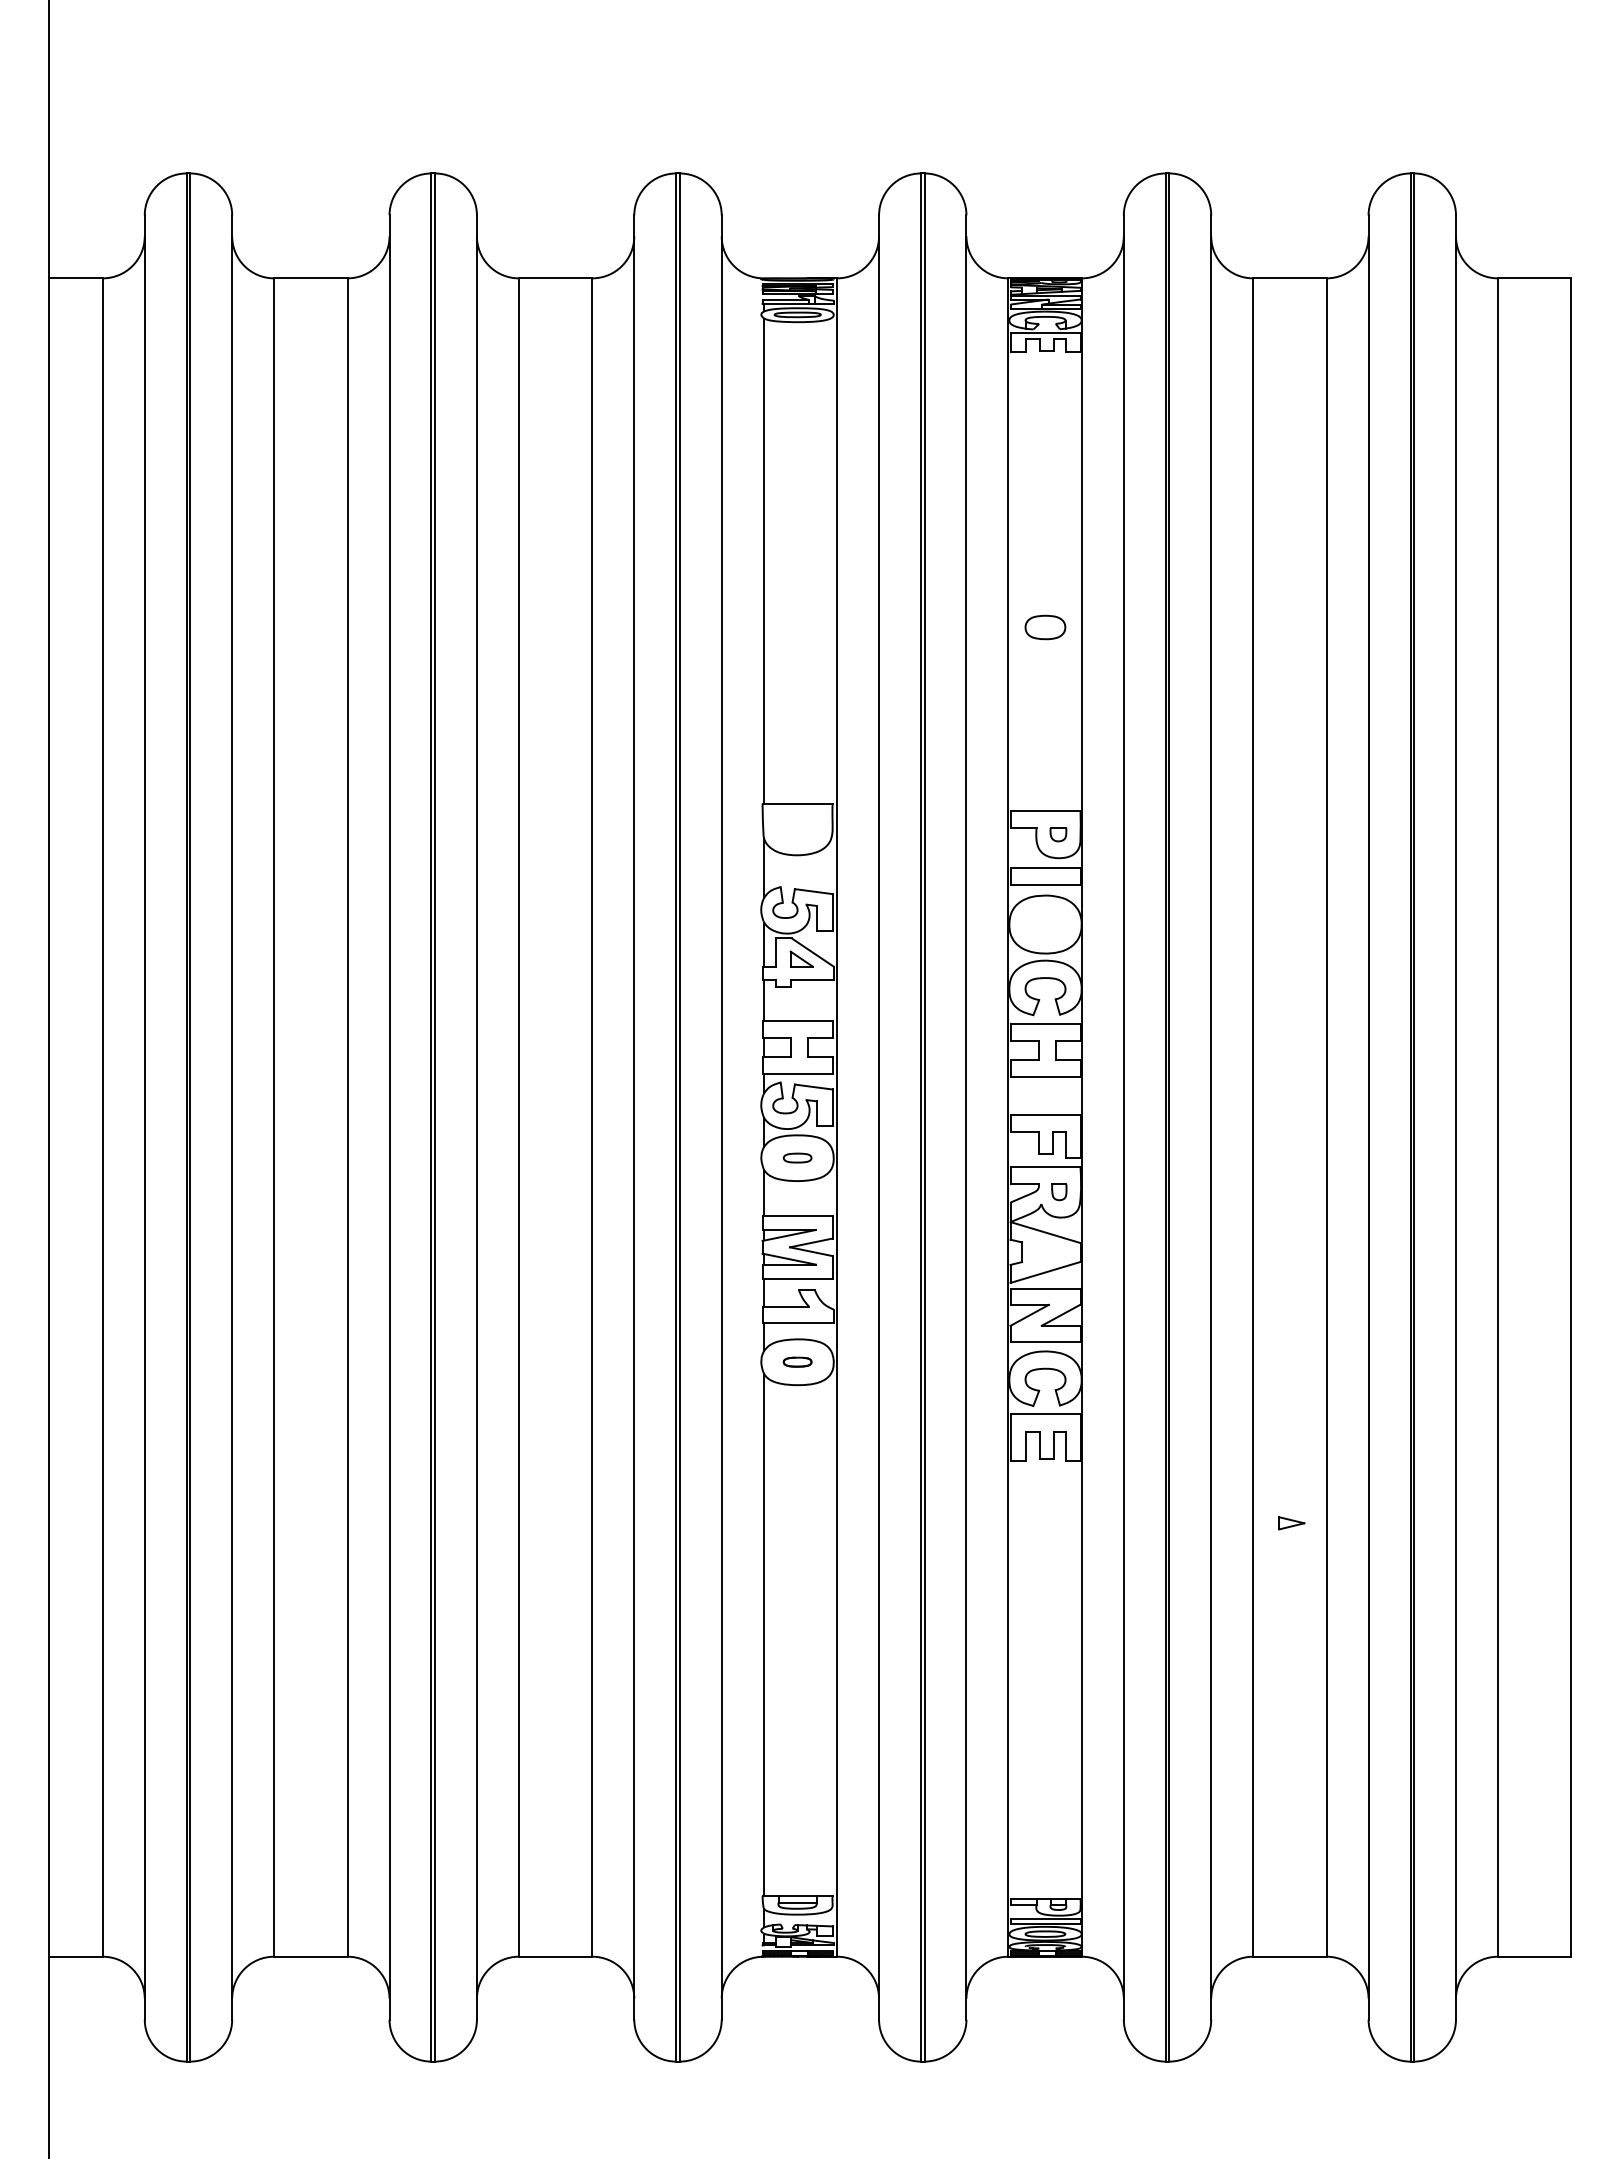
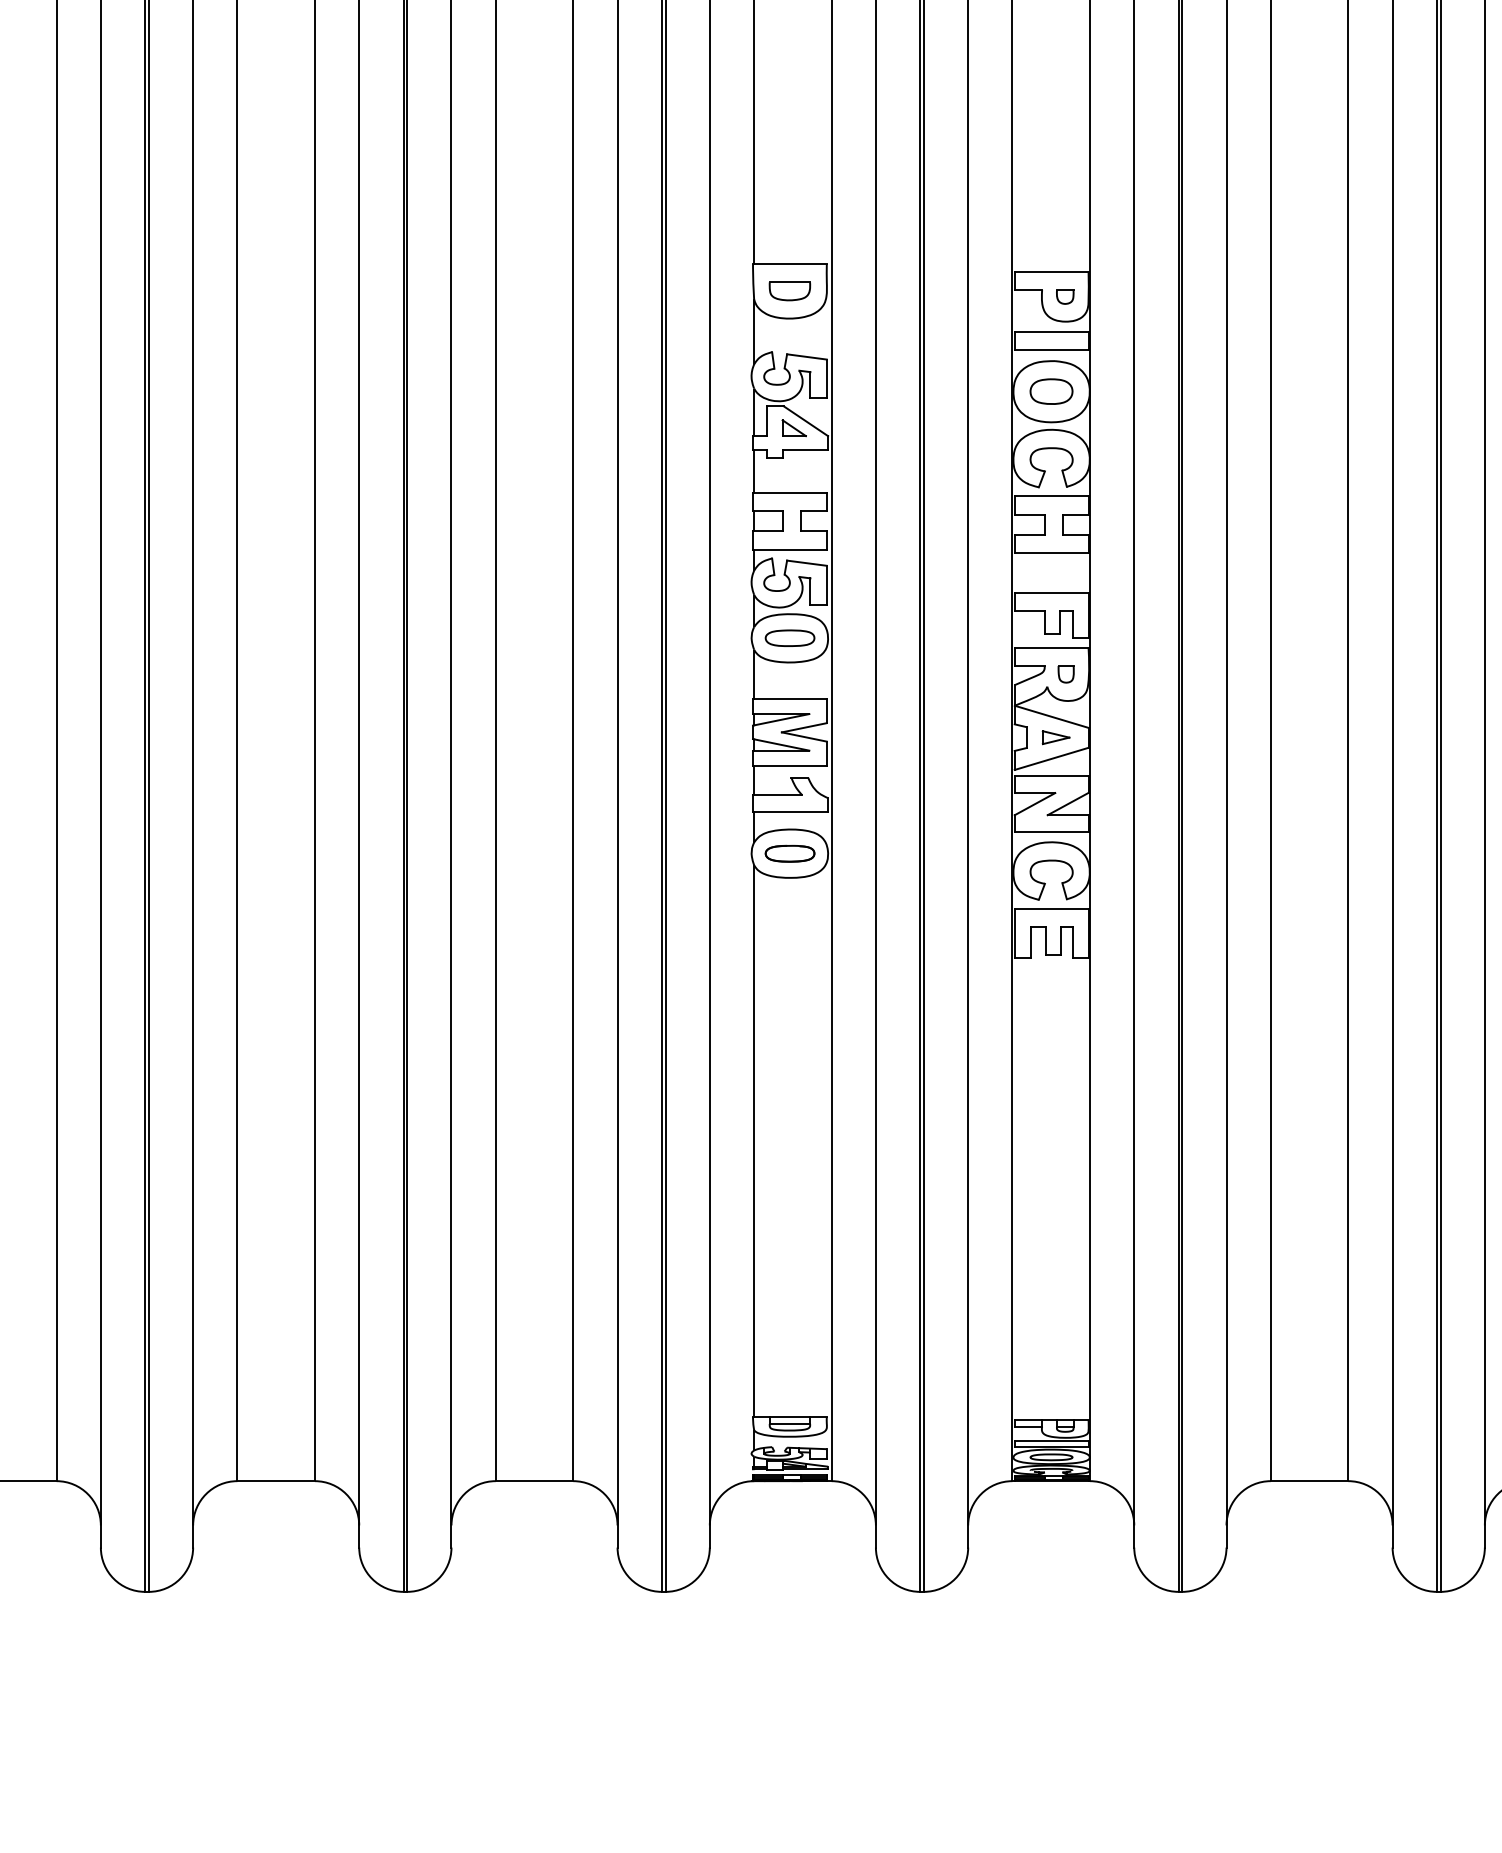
part: (1045, 627) -> (1051, 391), moved
part: (797, 829) -> (789, 291), added
part: (797, 1157) -> (789, 637), size x1.67
part: (797, 1361) -> (789, 852), size x1.67
part: (1291, 1523) -> (1055, 737), moved

